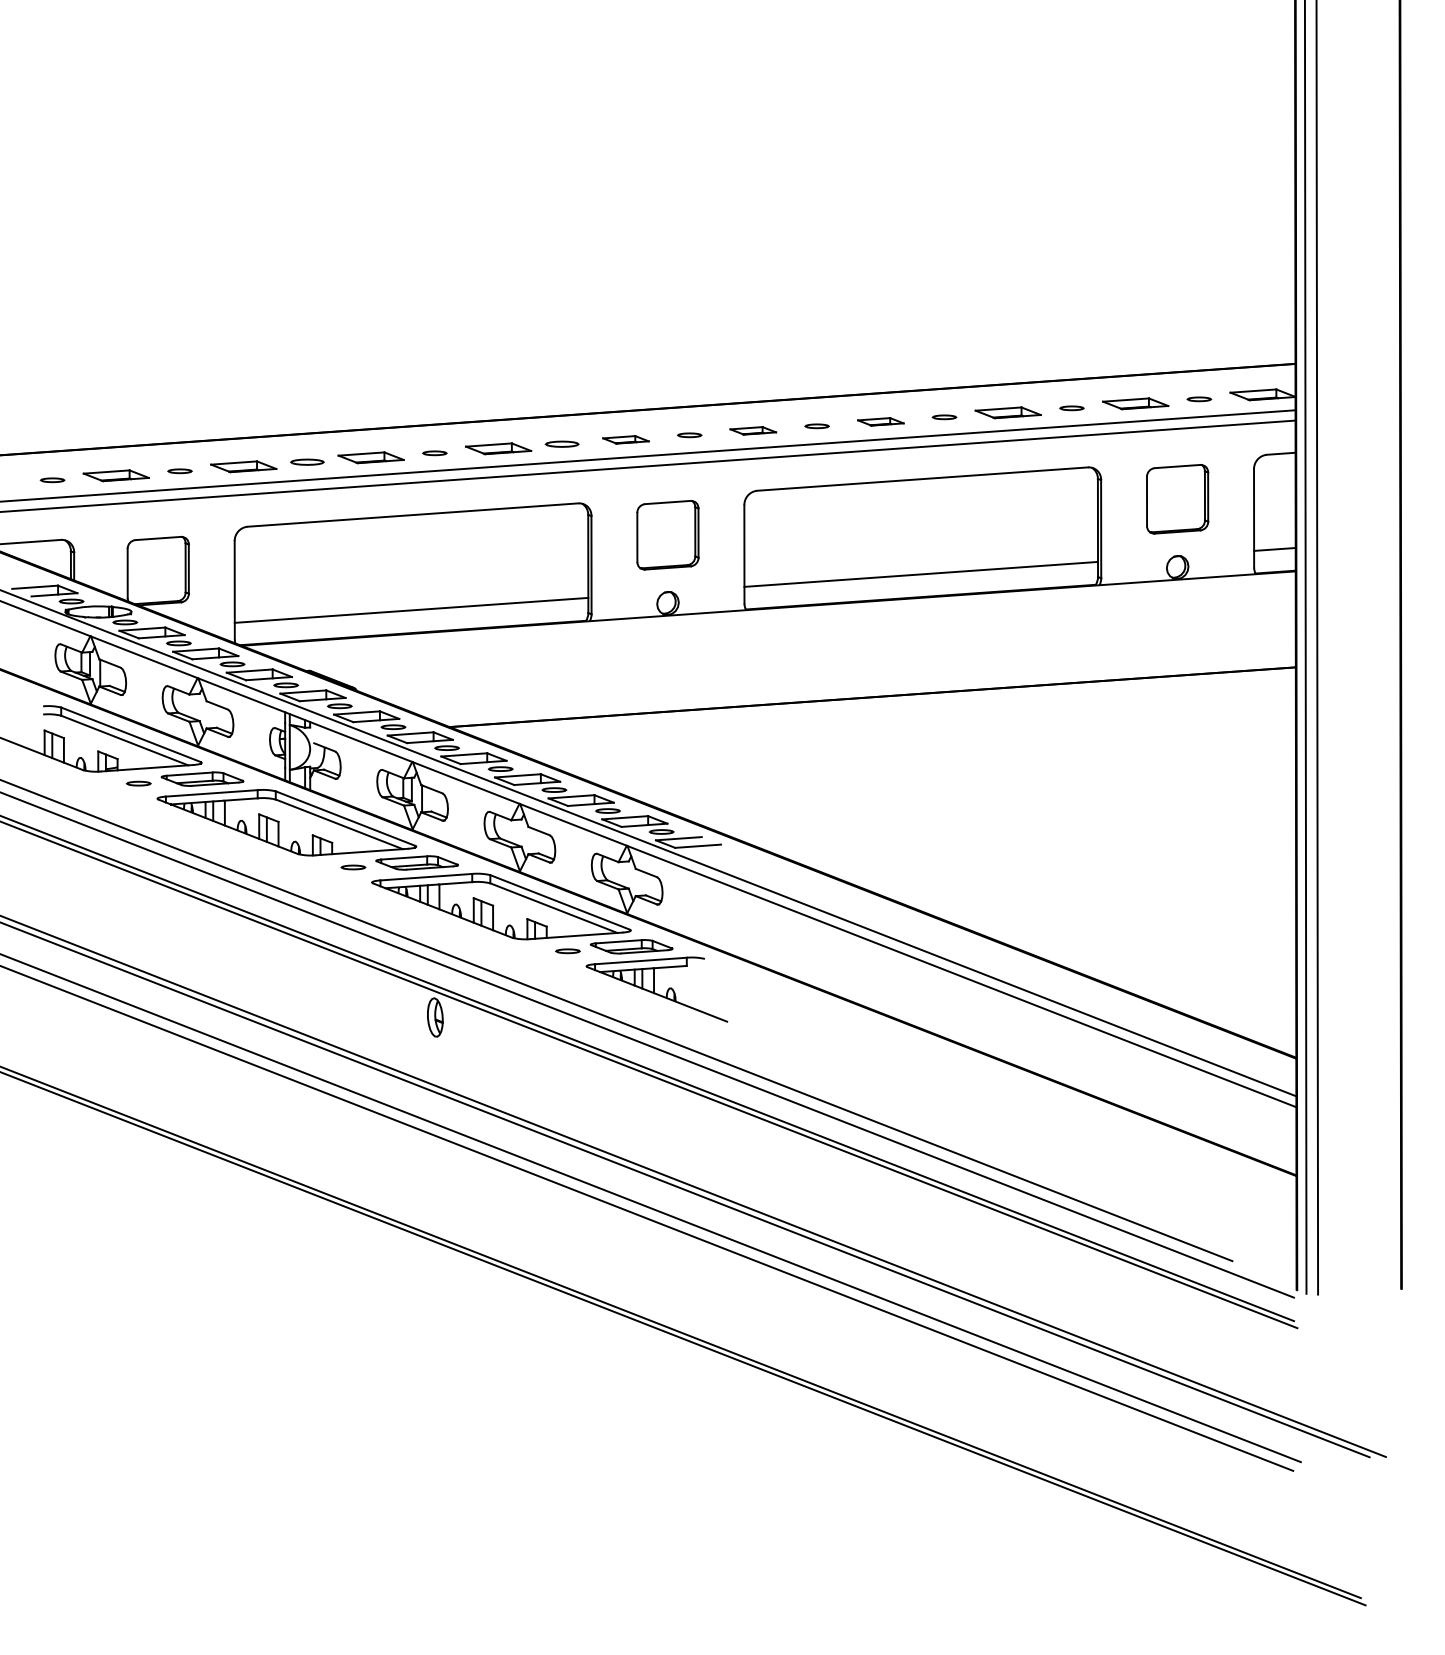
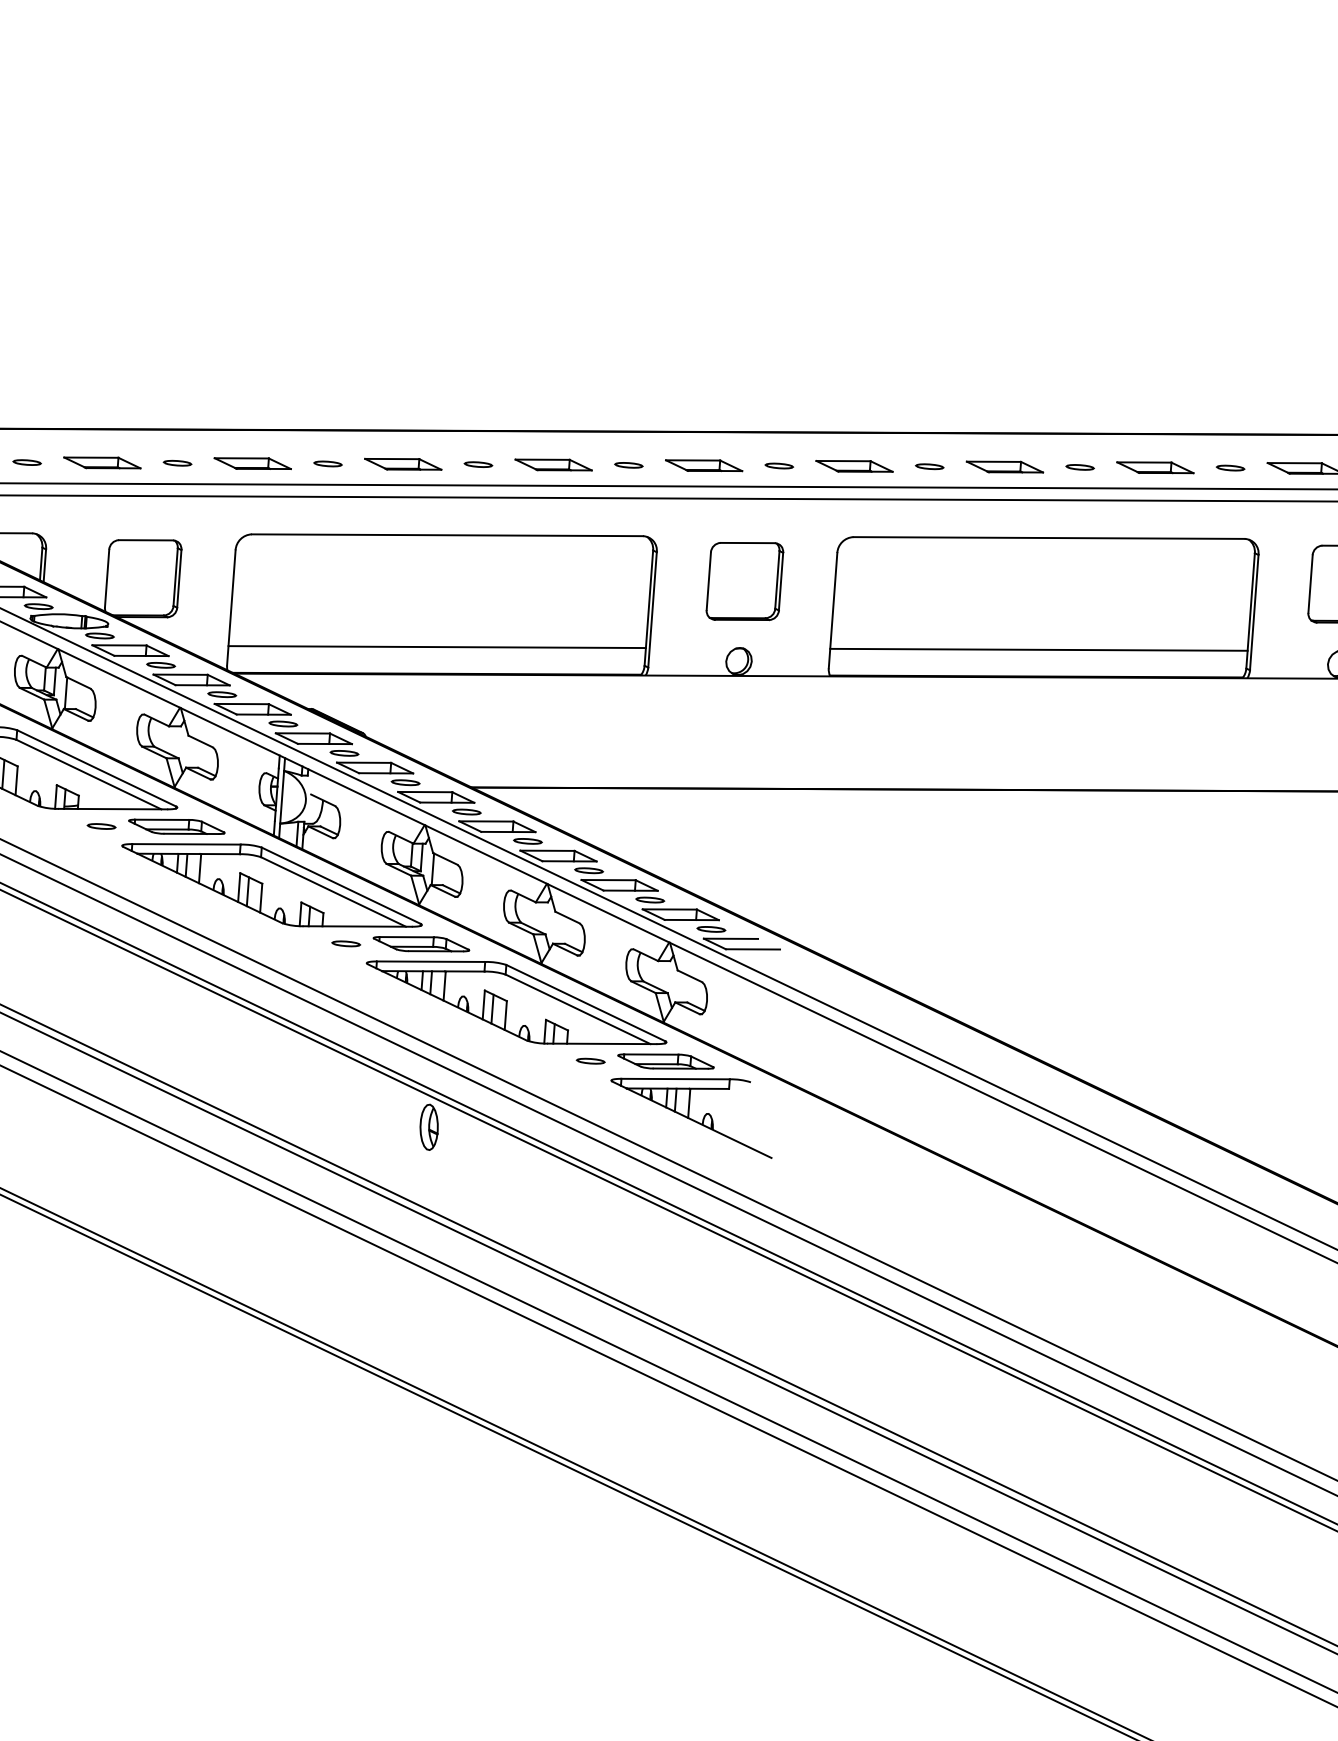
part: (880, 421) -> (1004, 466), size x1.43
part: (752, 430) -> (853, 465), size x1.43
part: (625, 439) -> (703, 465), size x1.43
part: (562, 444) -> (629, 465), size x0.71
part: (307, 462) -> (328, 464), size x0.71

